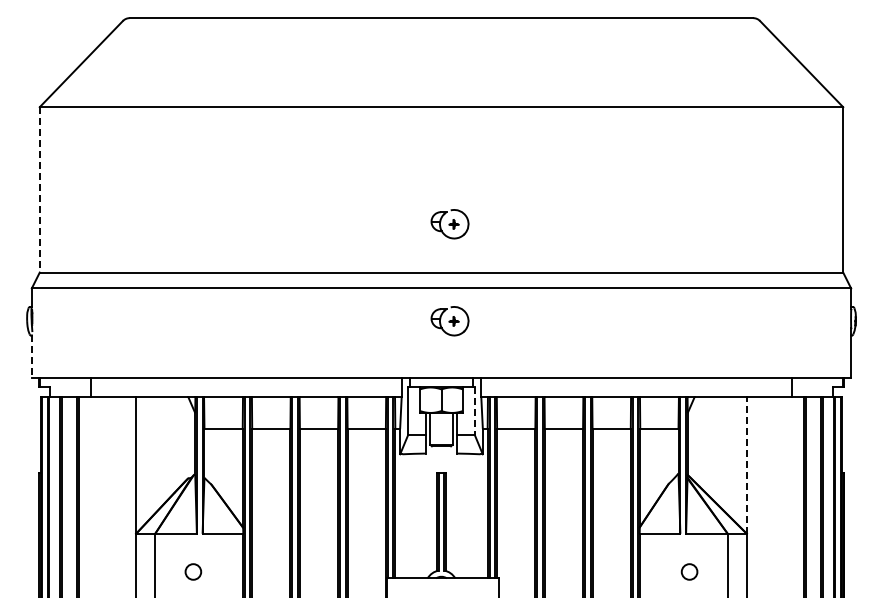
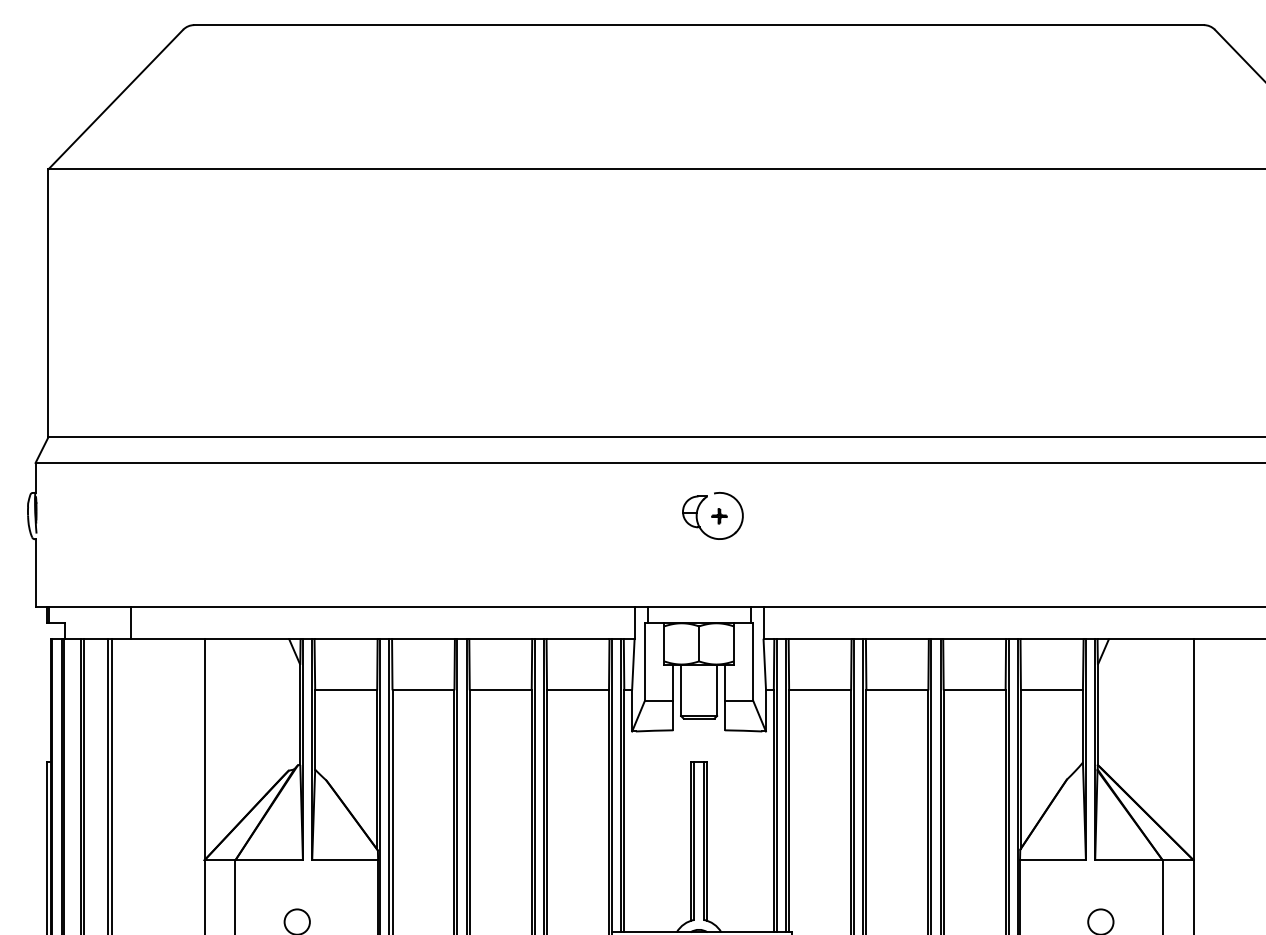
line: (39, 189) -> (48, 302), dashed -> solid
part: (449, 224) -> (712, 359), removed
line: (31, 357) -> (35, 574), dashed -> solid
line: (474, 411) -> (752, 662), dashed -> solid
line: (746, 464) -> (1193, 748), dashed -> solid

